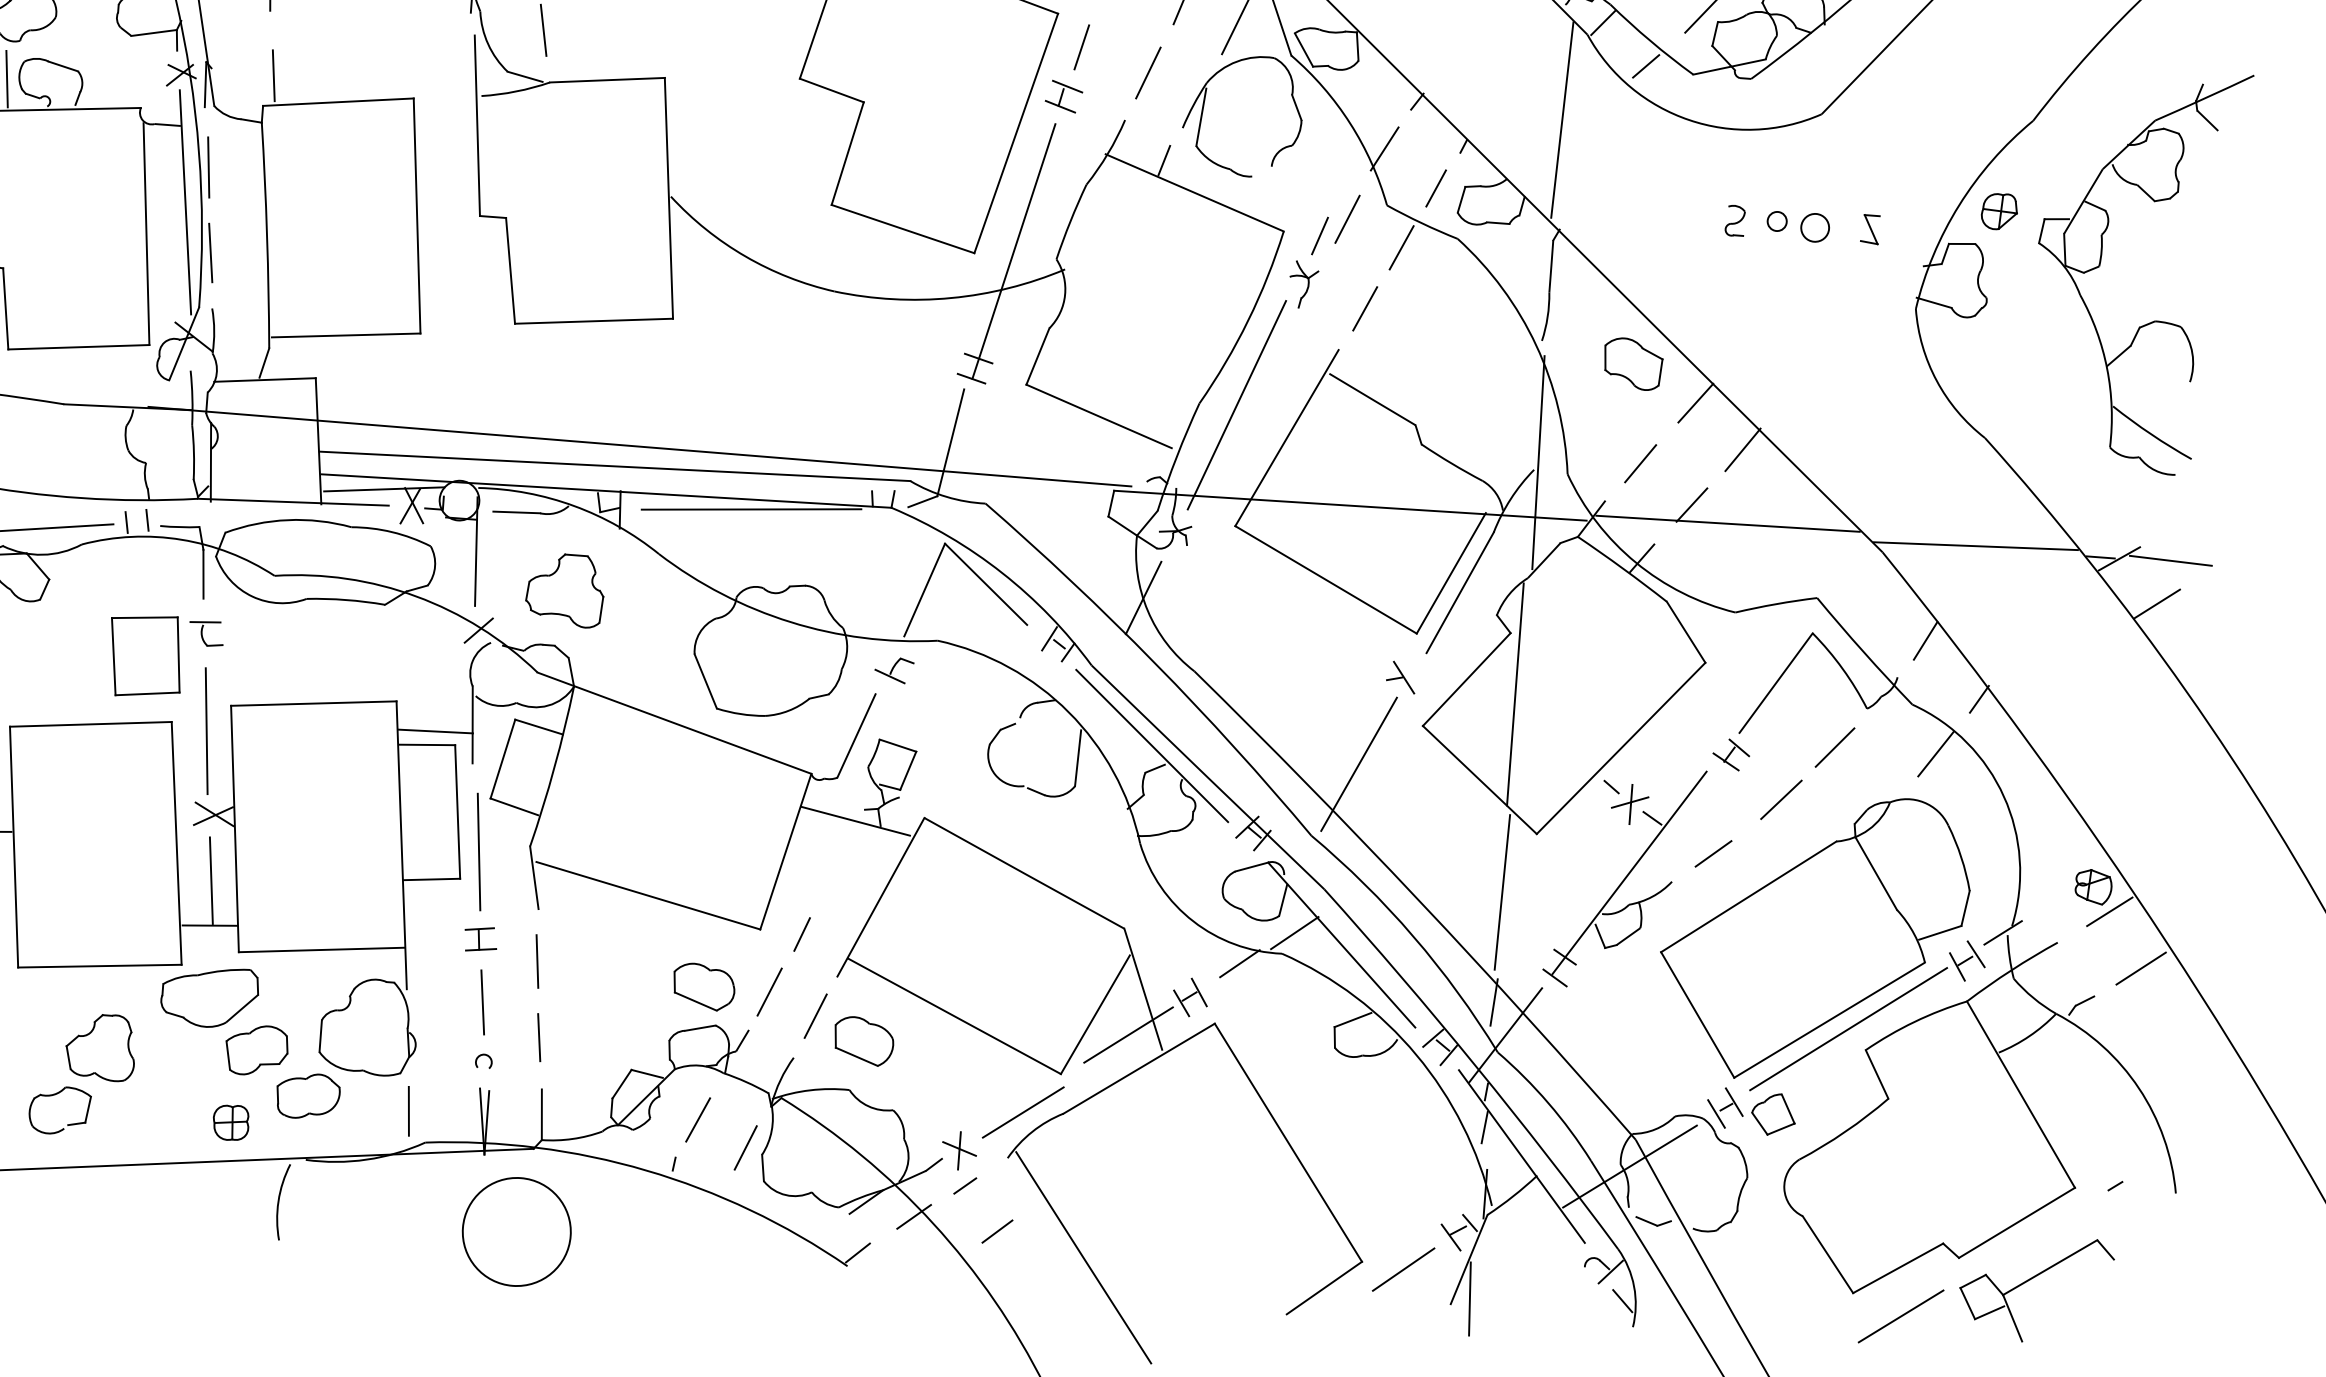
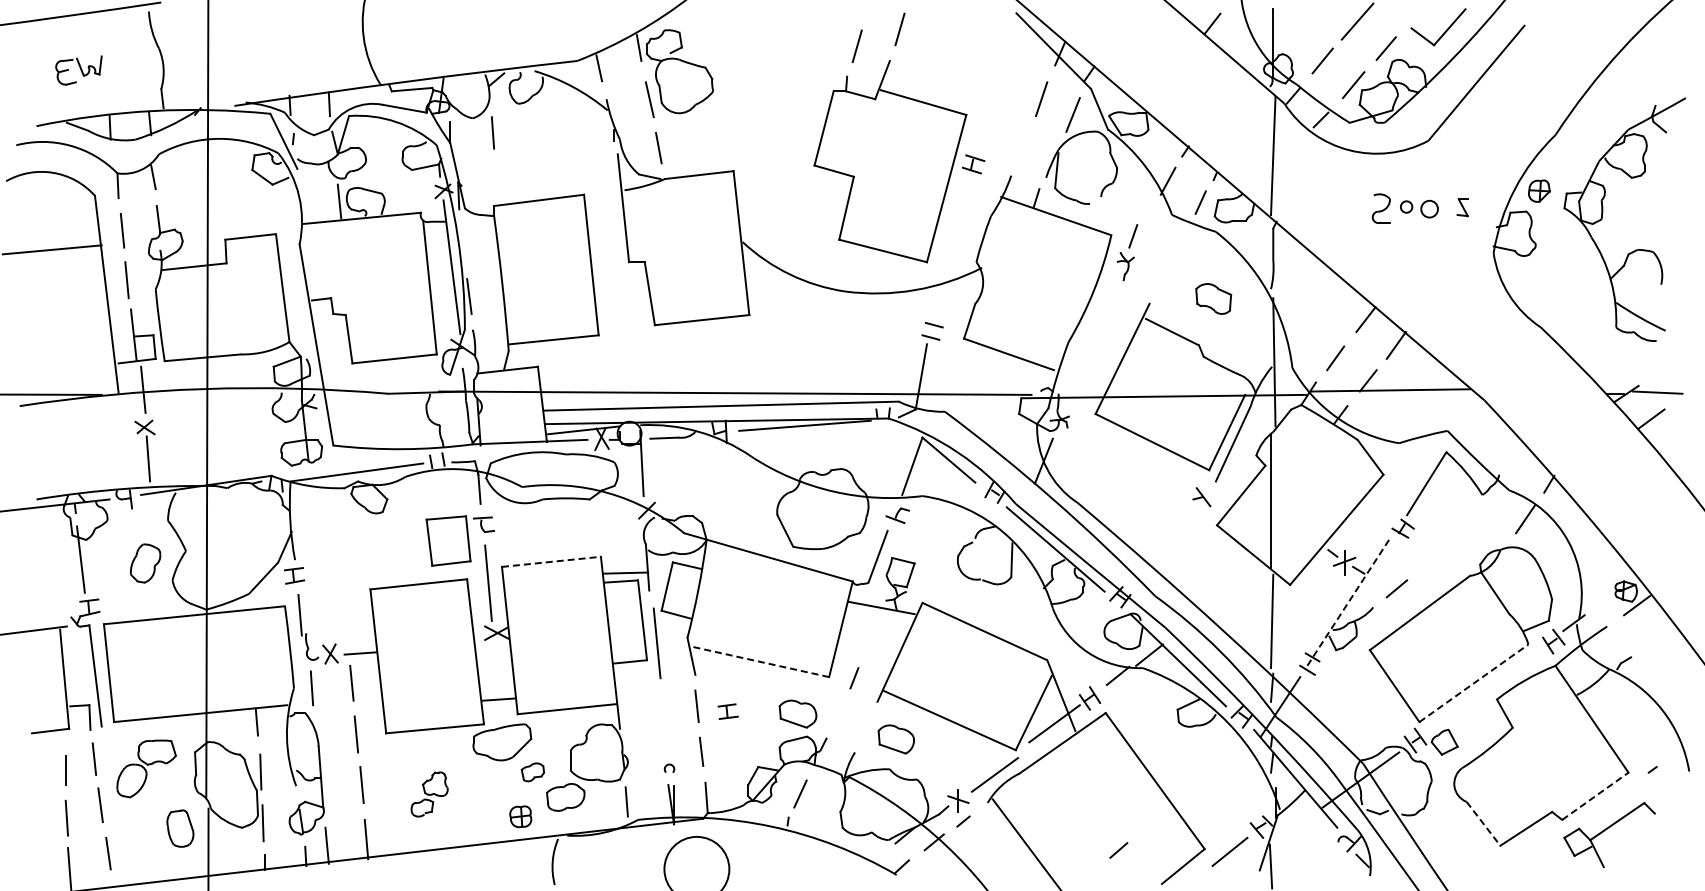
line: (1080, 46) -> (981, 133), removed
line: (1147, 73) -> (1022, 146), removed
line: (272, 75) -> (498, 187), removed
line: (208, 167) -> (464, 245), removed
line: (1346, 218) -> (1148, 224), removed
part: (1735, 220) -> (1381, 208), size x1.6
line: (1401, 247) -> (1182, 239), removed
line: (1013, 251) -> (950, 259), removed
line: (1365, 308) -> (1163, 277), removed
part: (1632, 363) -> (1213, 298), moved
line: (1235, 405) -> (1090, 341), removed
line: (1976, 545) -> (1540, 392), removed
part: (566, 590) -> (697, 482), removed
line: (1925, 640) -> (1514, 451), removed
line: (313, 702) -> (551, 561), solid -> dashed
line: (1834, 747) -> (1464, 519), removed
line: (1359, 763) -> (1180, 550), removed
line: (1780, 799) -> (1434, 553), removed
line: (1629, 873) -> (1347, 604), solid -> dashed
line: (210, 880) -> (497, 672), removed
line: (648, 895) -> (760, 661), solid -> dashed
part: (479, 939) -> (727, 711), moved
line: (2141, 967) -> (1658, 637), removed
line: (769, 990) -> (837, 713), removed
line: (481, 1002) -> (665, 733), removed
line: (814, 1015) -> (865, 726), removed
line: (1828, 1020) -> (1473, 683), solid -> dashed
line: (1848, 1028) -> (1485, 687), removed
part: (256, 1050) -> (532, 772), size x0.6
part: (82, 1074) -> (429, 794), size x0.6
line: (744, 1147) -> (829, 808), removed
line: (2017, 1223) -> (1595, 796), solid -> dashed
line: (996, 1231) -> (1118, 850), moved
line: (1827, 1254) -> (1483, 823), solid -> dashed
line: (1901, 1316) -> (1530, 857), removed

